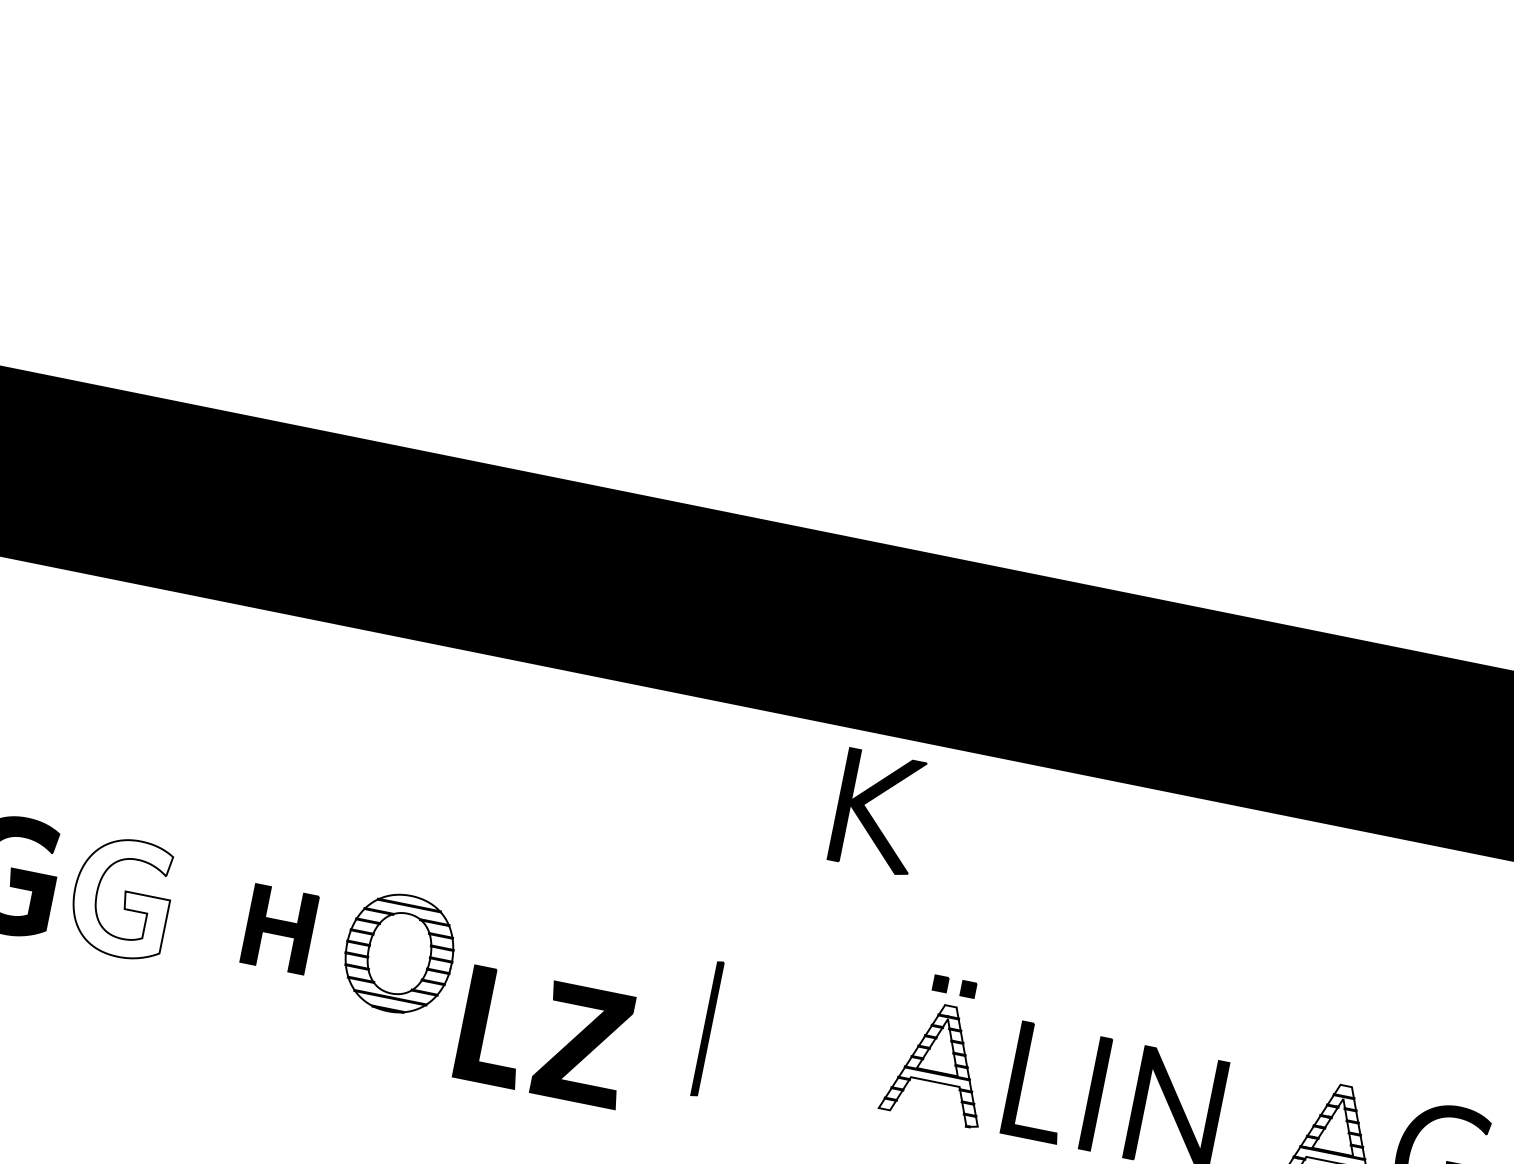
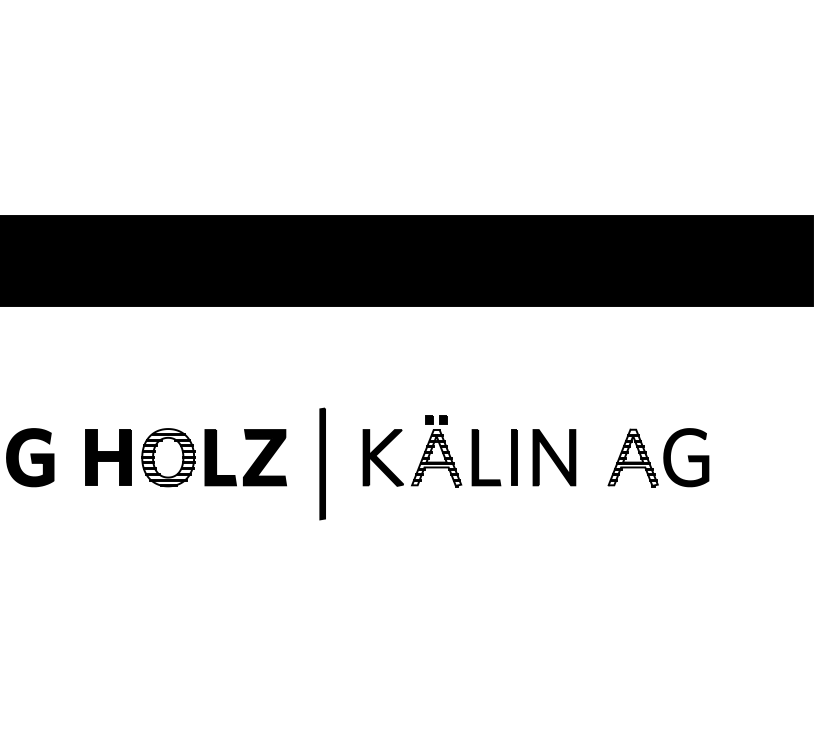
part: (876, 810) -> (382, 457), moved
fill: (120, 896) -> (29, 457), added
part: (279, 928) -> (108, 457), size x1.43
part: (707, 1027) -> (322, 463), size x1.67
part: (558, 1050) -> (253, 462), moved

